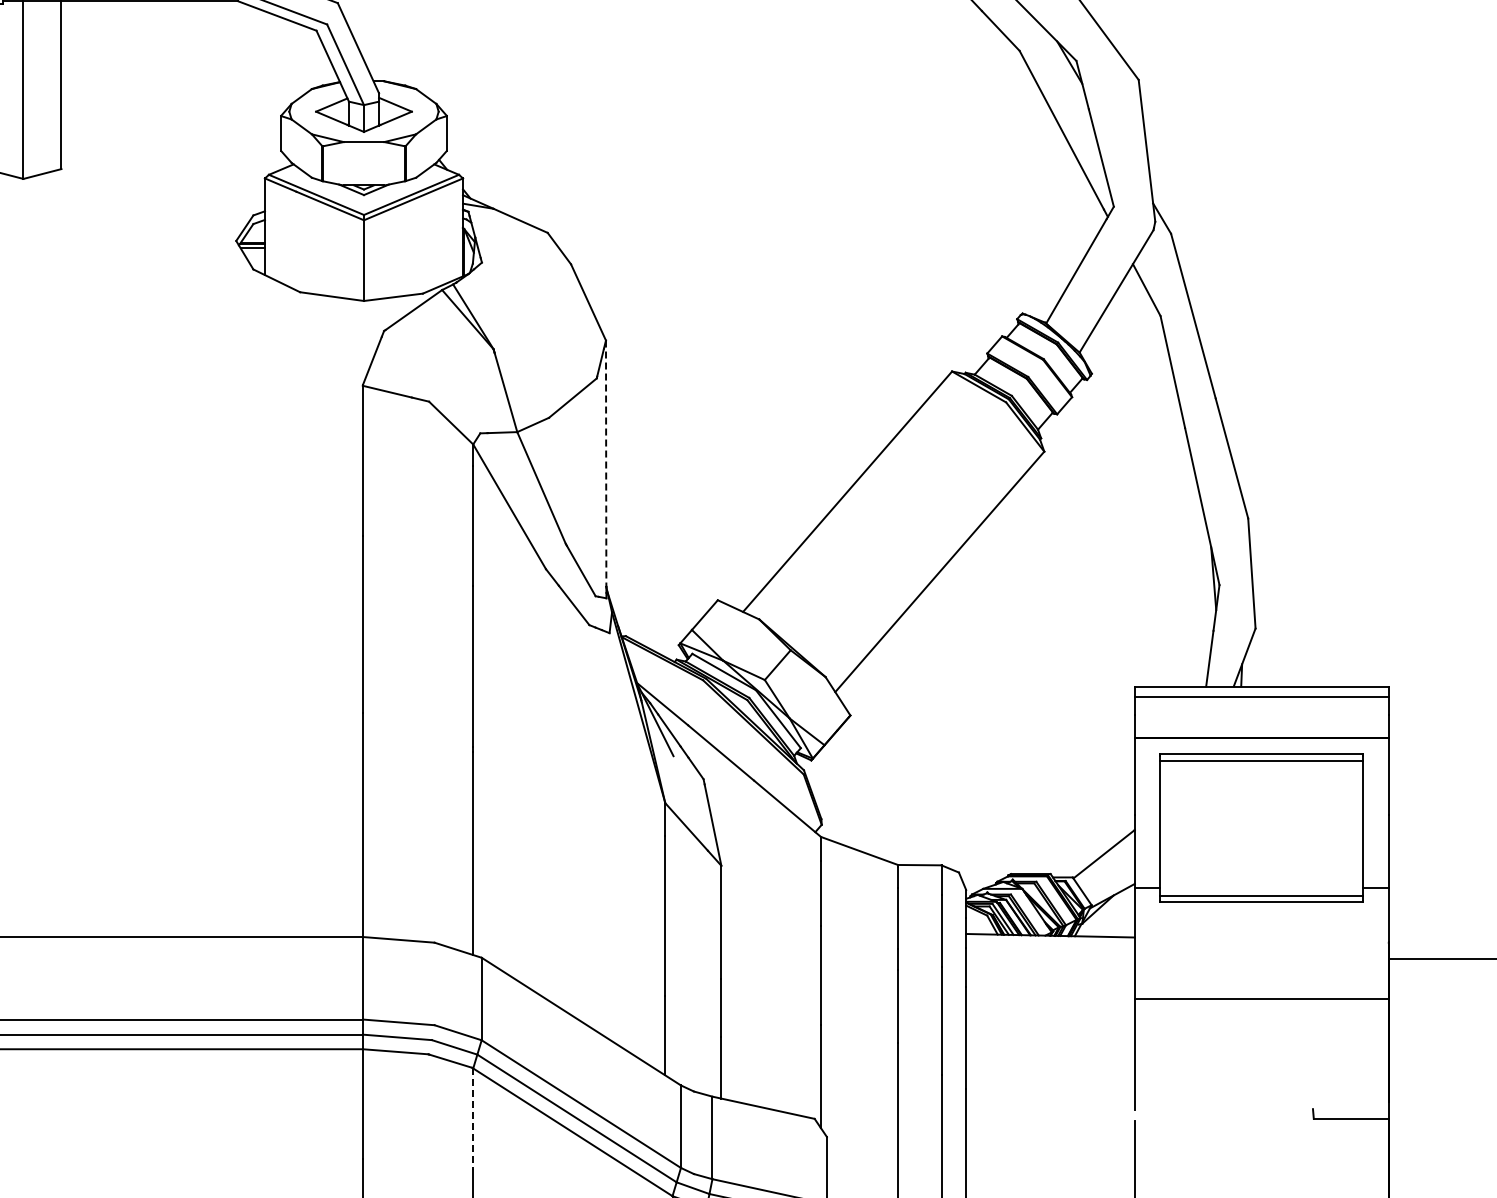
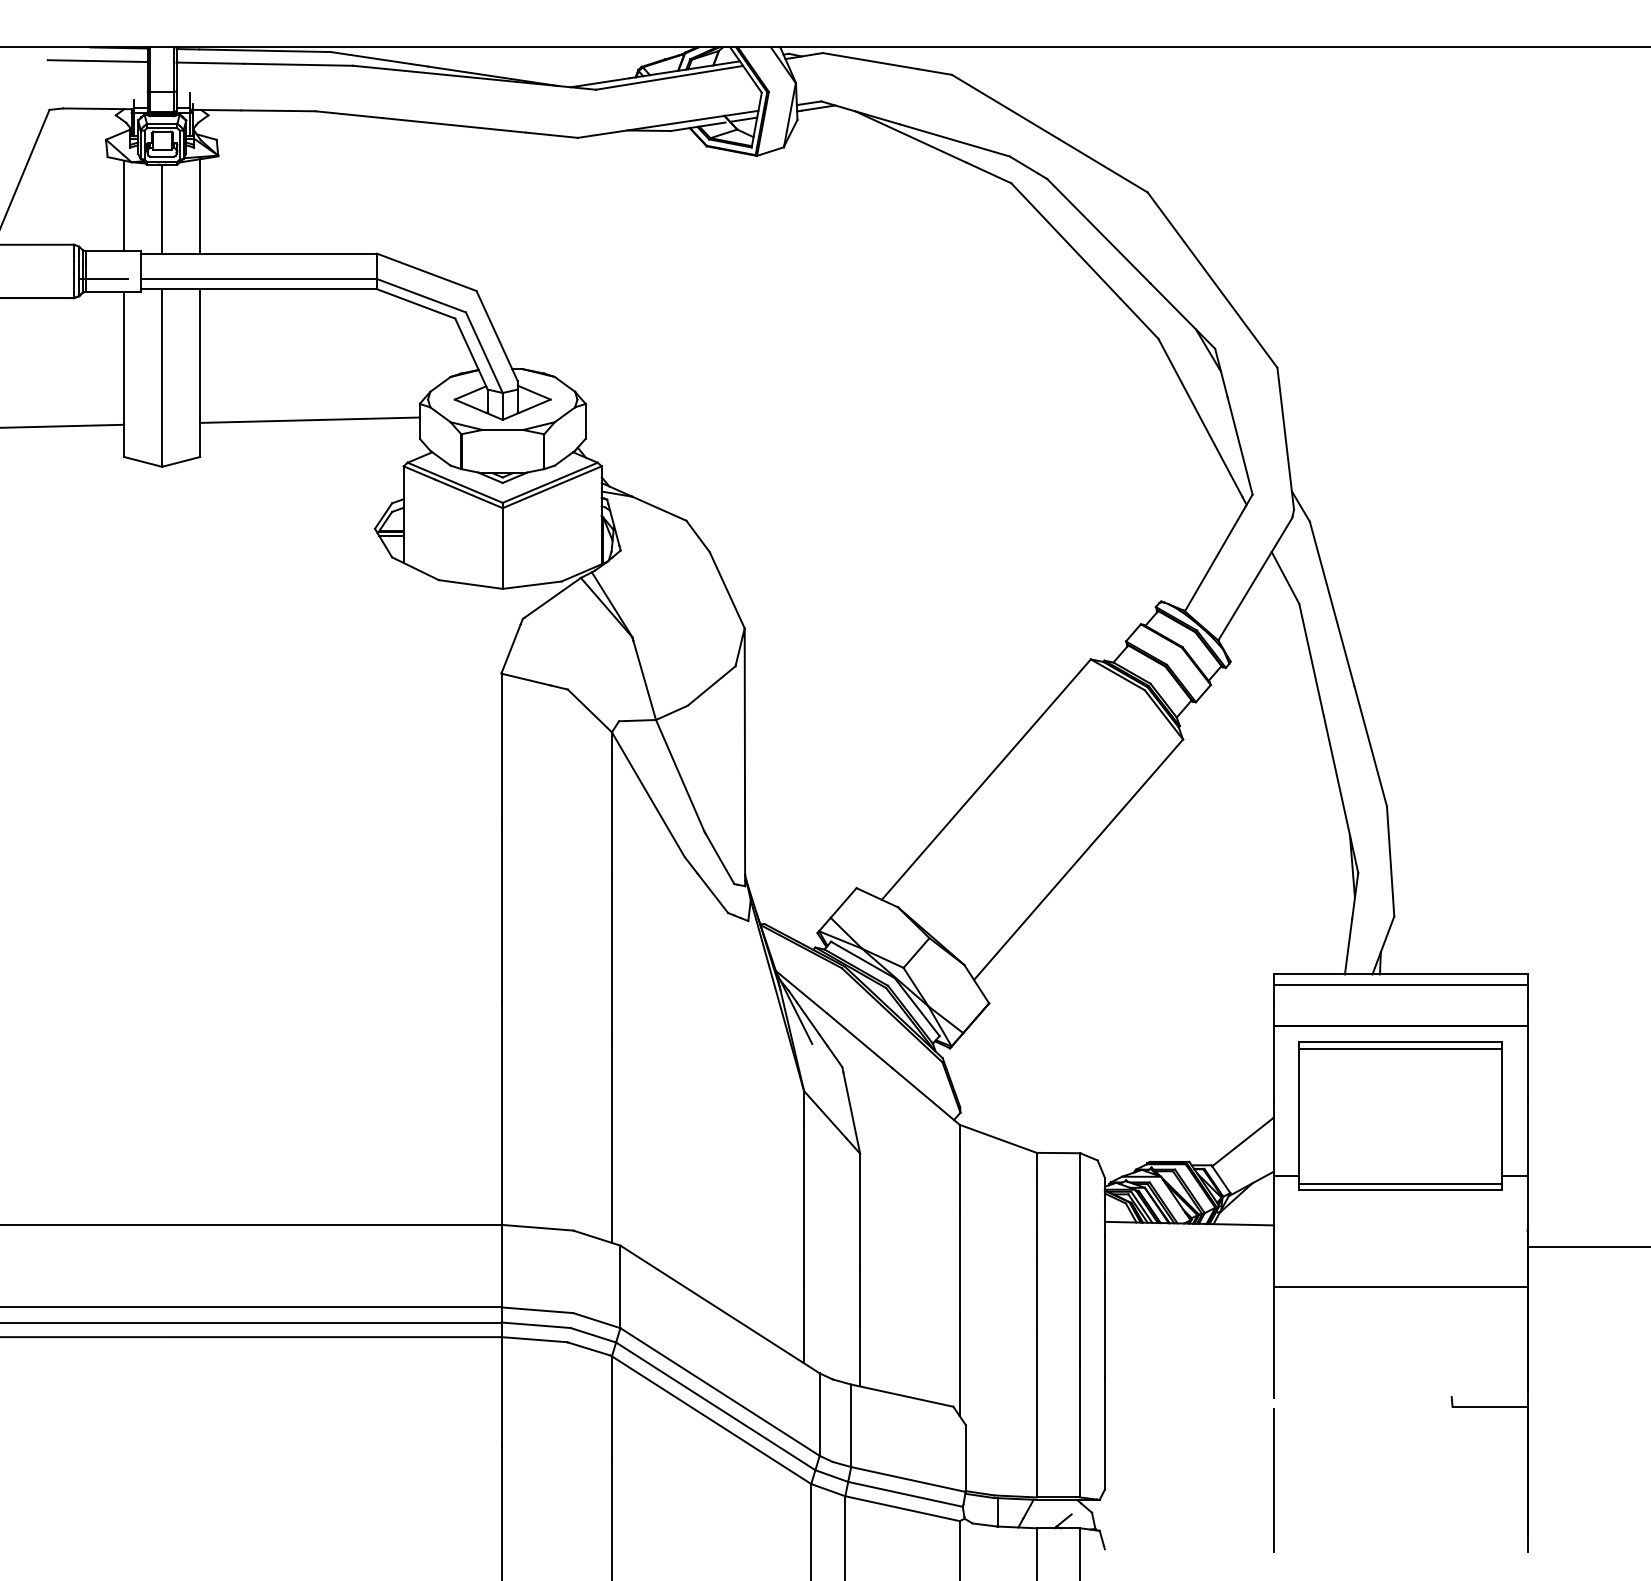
line: (171, 131) -> (310, 419), added
line: (605, 464) -> (744, 752), dashed -> solid
line: (472, 1119) -> (611, 1407), dashed -> solid

